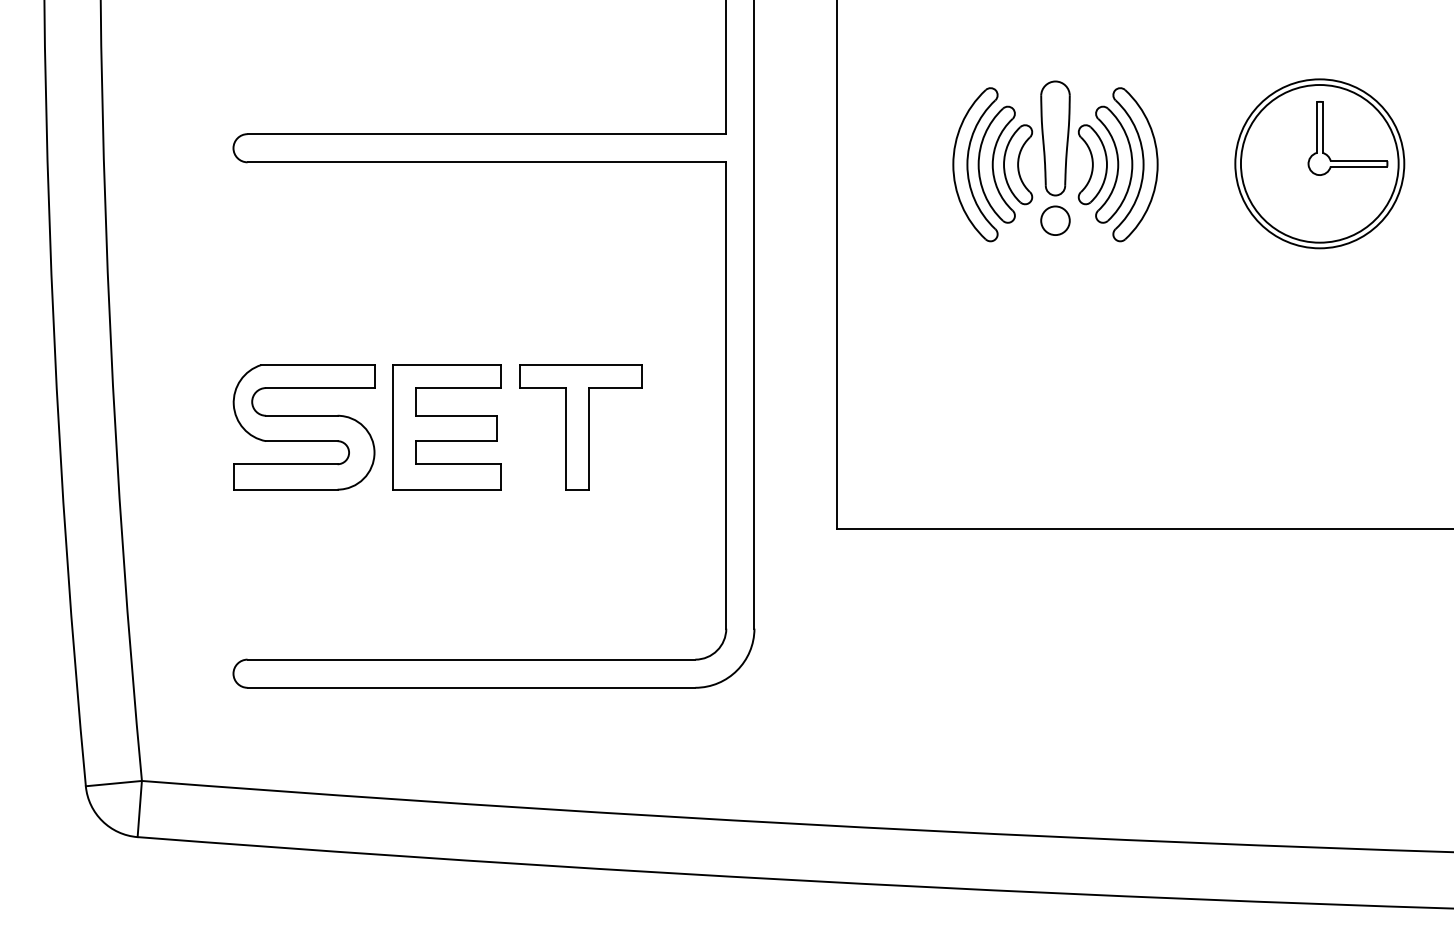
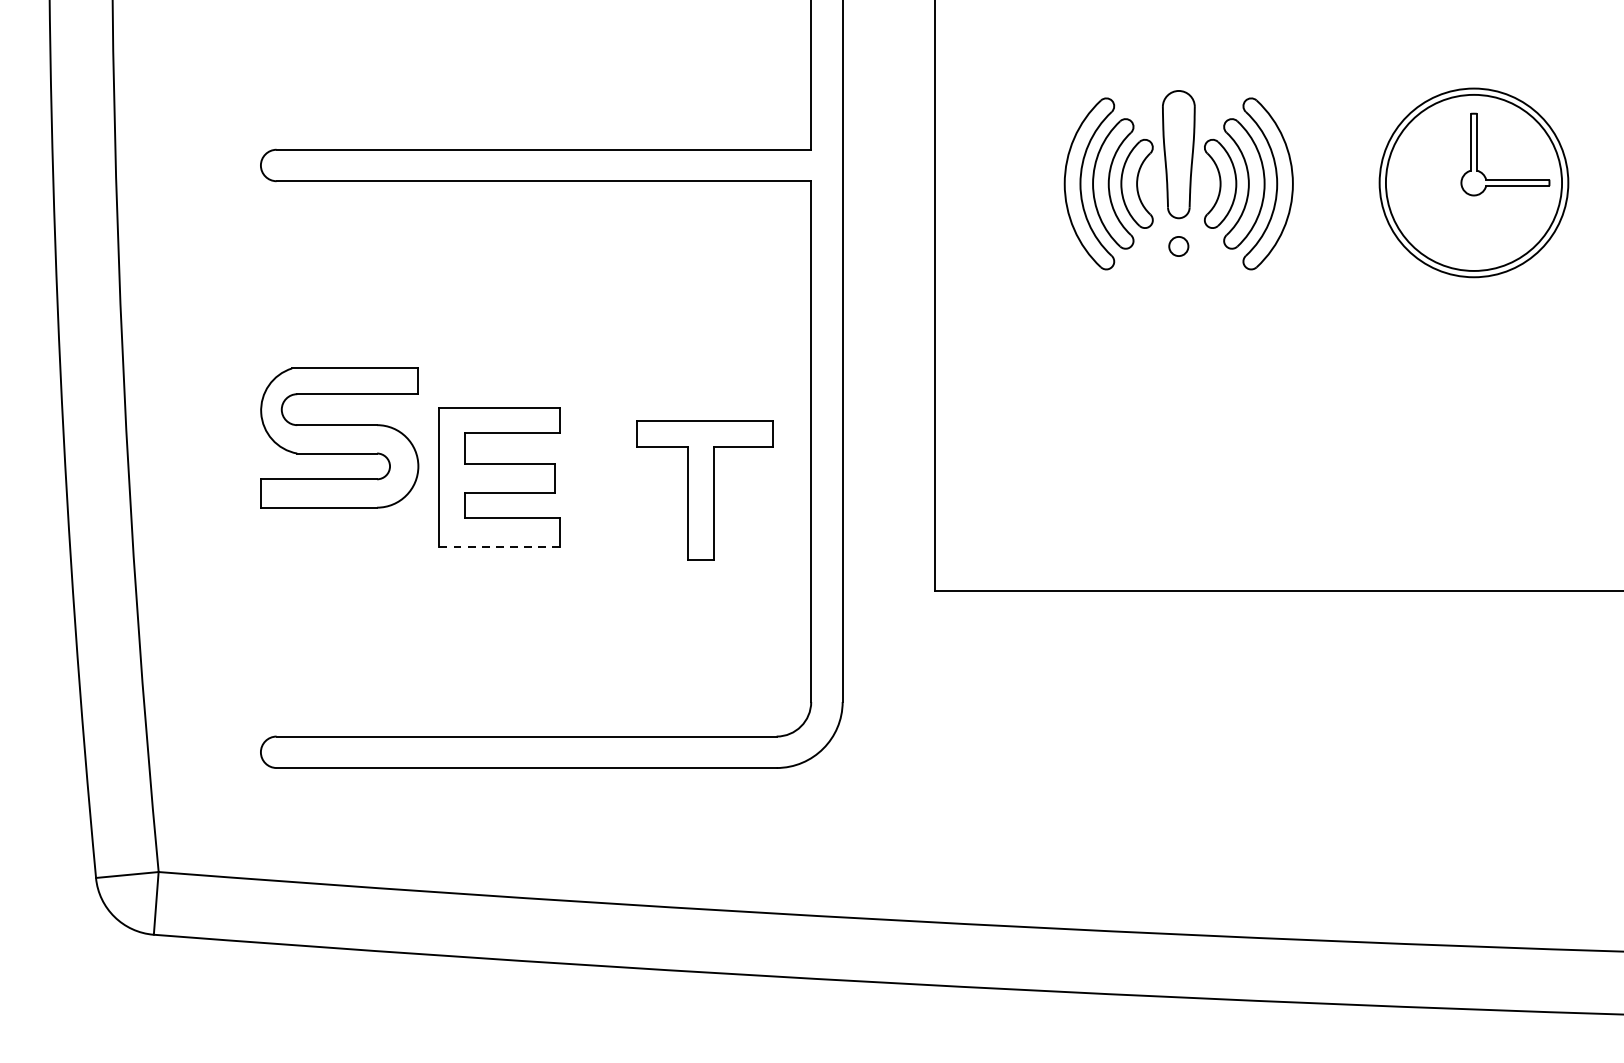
circle: (1055, 220) -> (1178, 246), size x0.6
part: (303, 427) -> (339, 438), moved
part: (580, 427) -> (704, 490), moved
line: (446, 489) -> (498, 546), solid -> dashed

